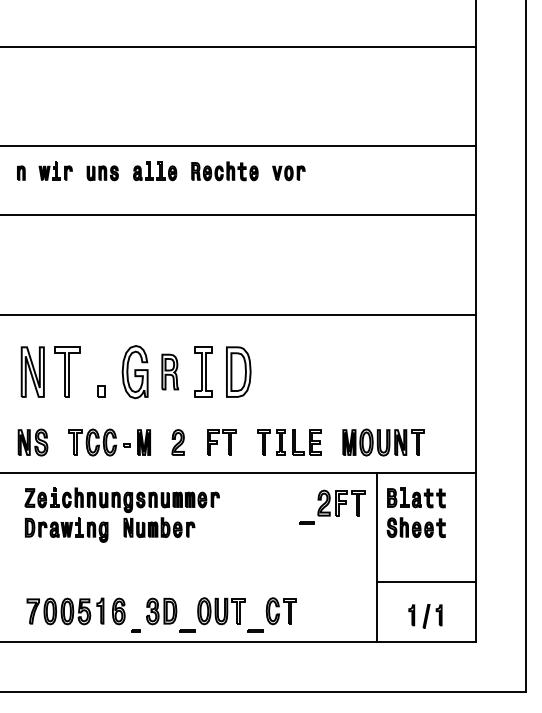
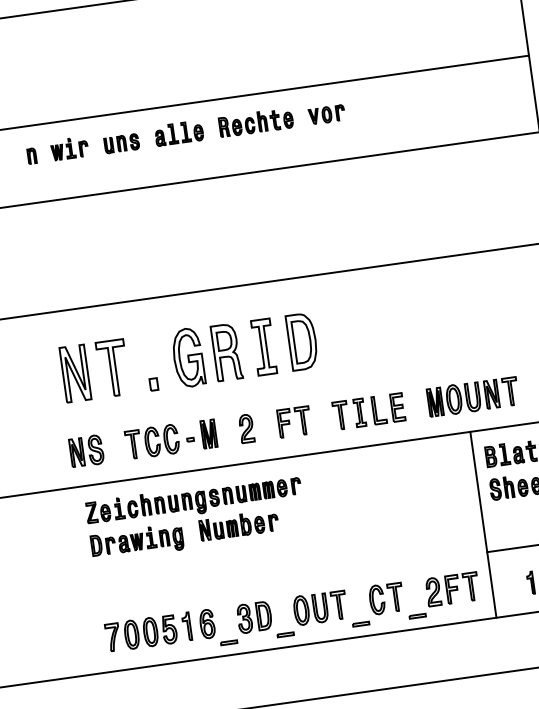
part: (170, 371) -> (227, 351), size x1.43
part: (332, 506) -> (443, 594), moved
part: (135, 630) -> (228, 642), size x1.67

